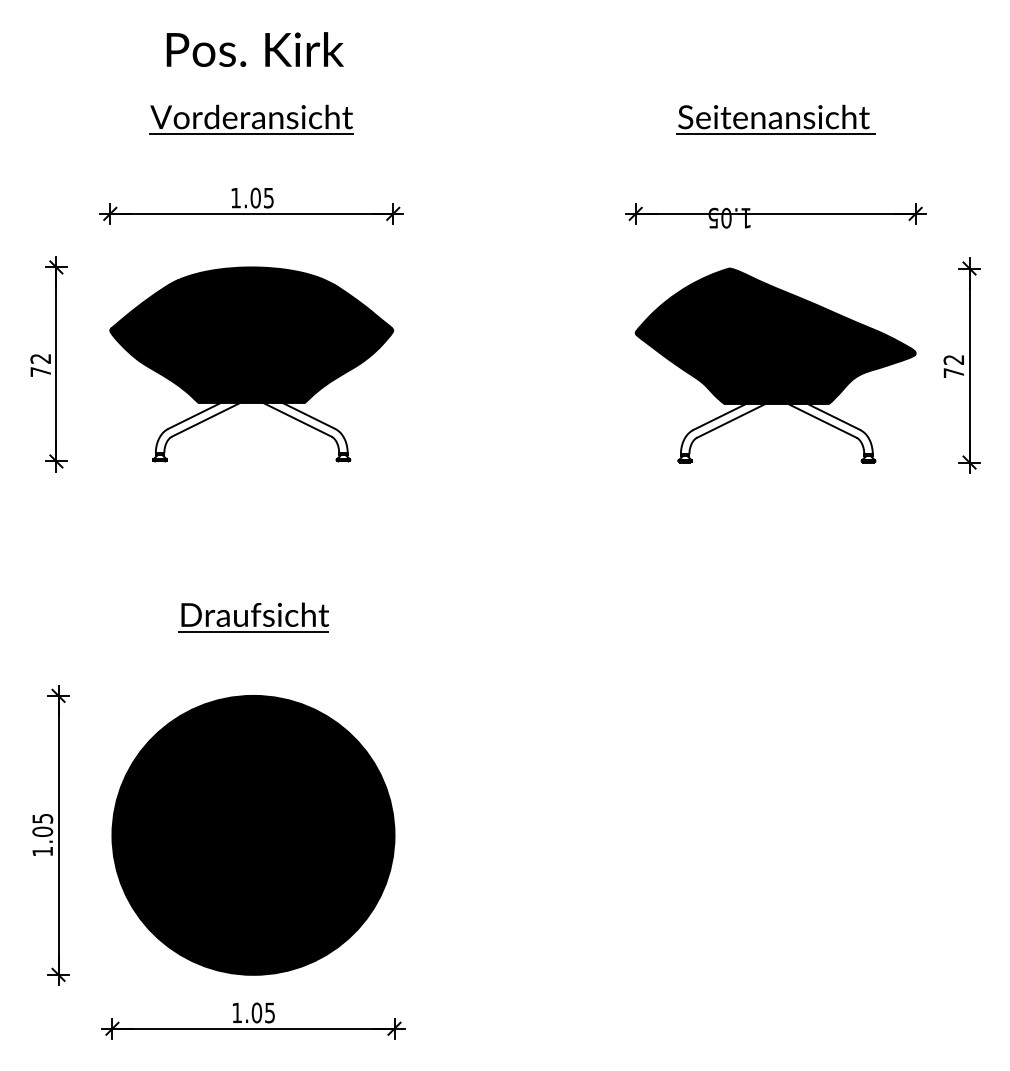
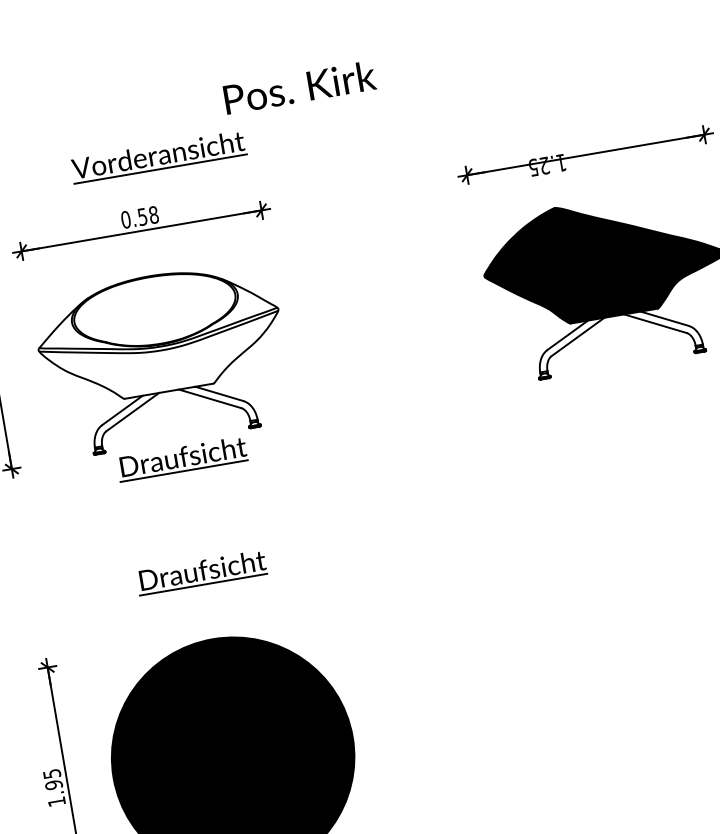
text: (254, 49) -> (299, 87), moved
part: (251, 119) -> (158, 157), moved
part: (775, 119) -> (571, 75), removed
text: (252, 197) -> (139, 216), 1.05 -> 0.58
text: (726, 217) -> (544, 165), 1.05 -> 1.25
fill: (251, 335) -> (159, 334), removed
part: (253, 483) -> (182, 459), added
text: (42, 831) -> (53, 784), 1.05 -> 1.95

